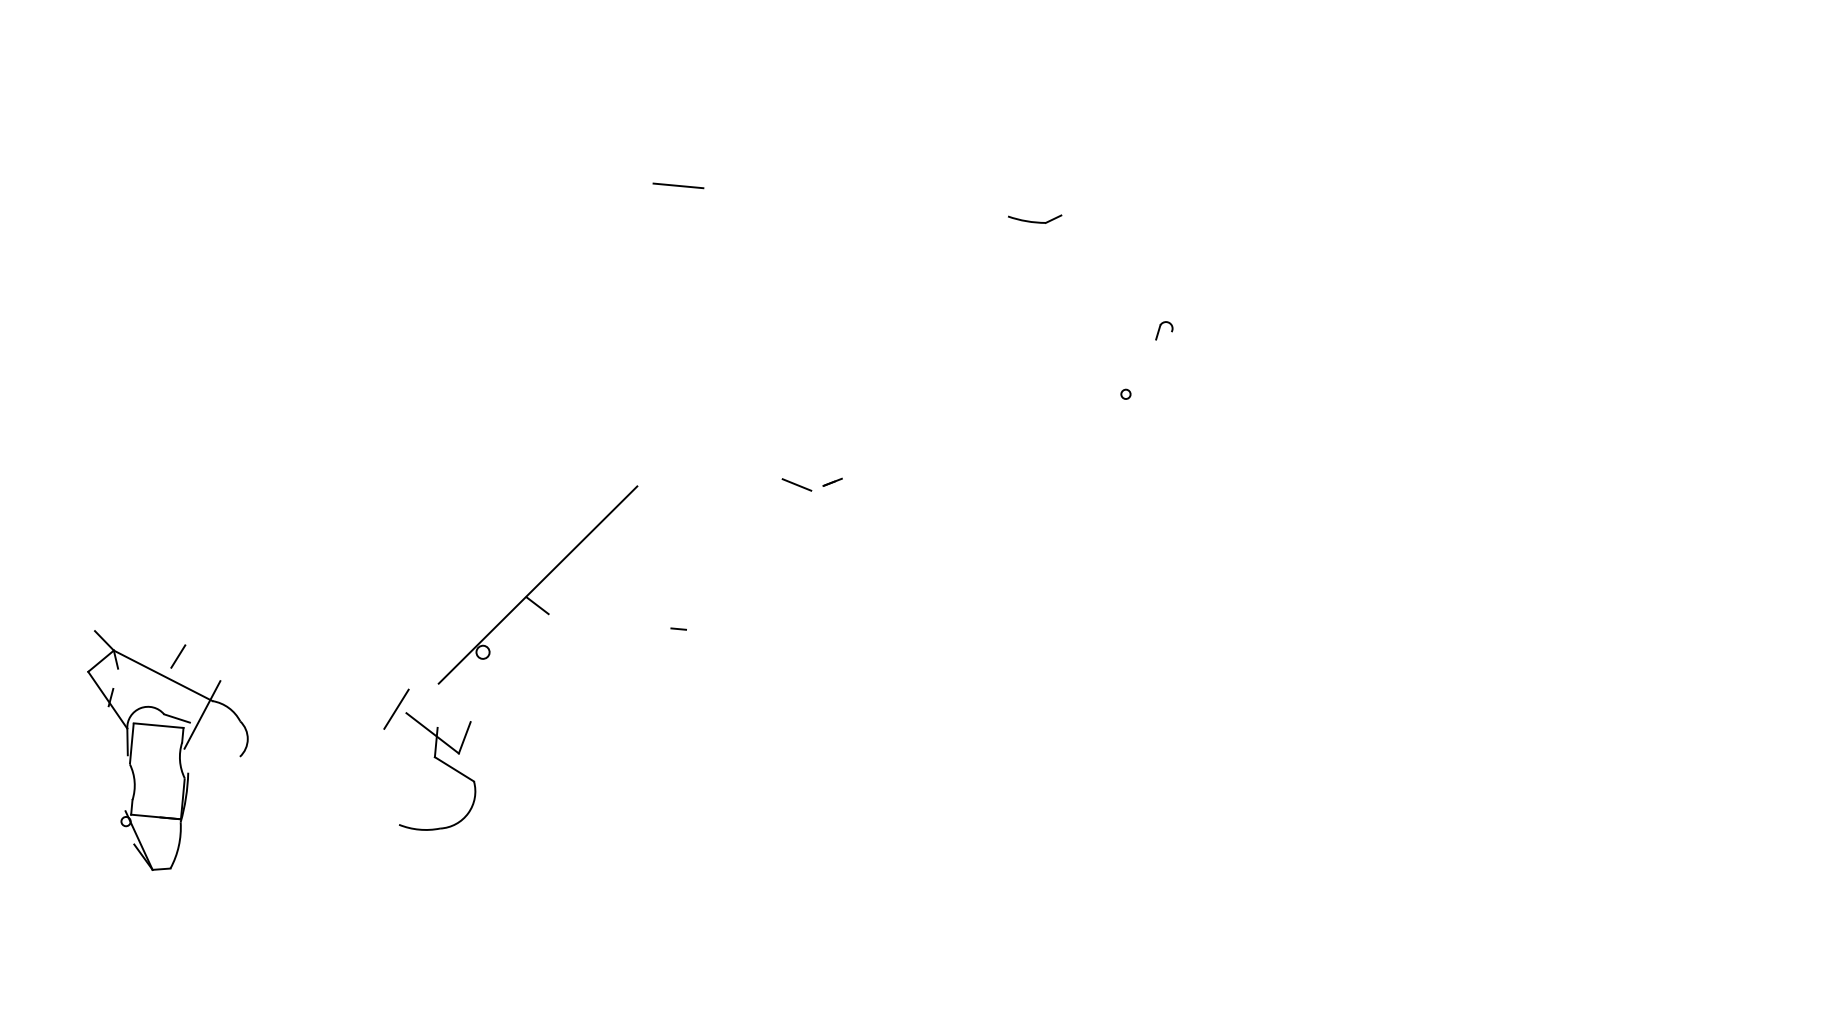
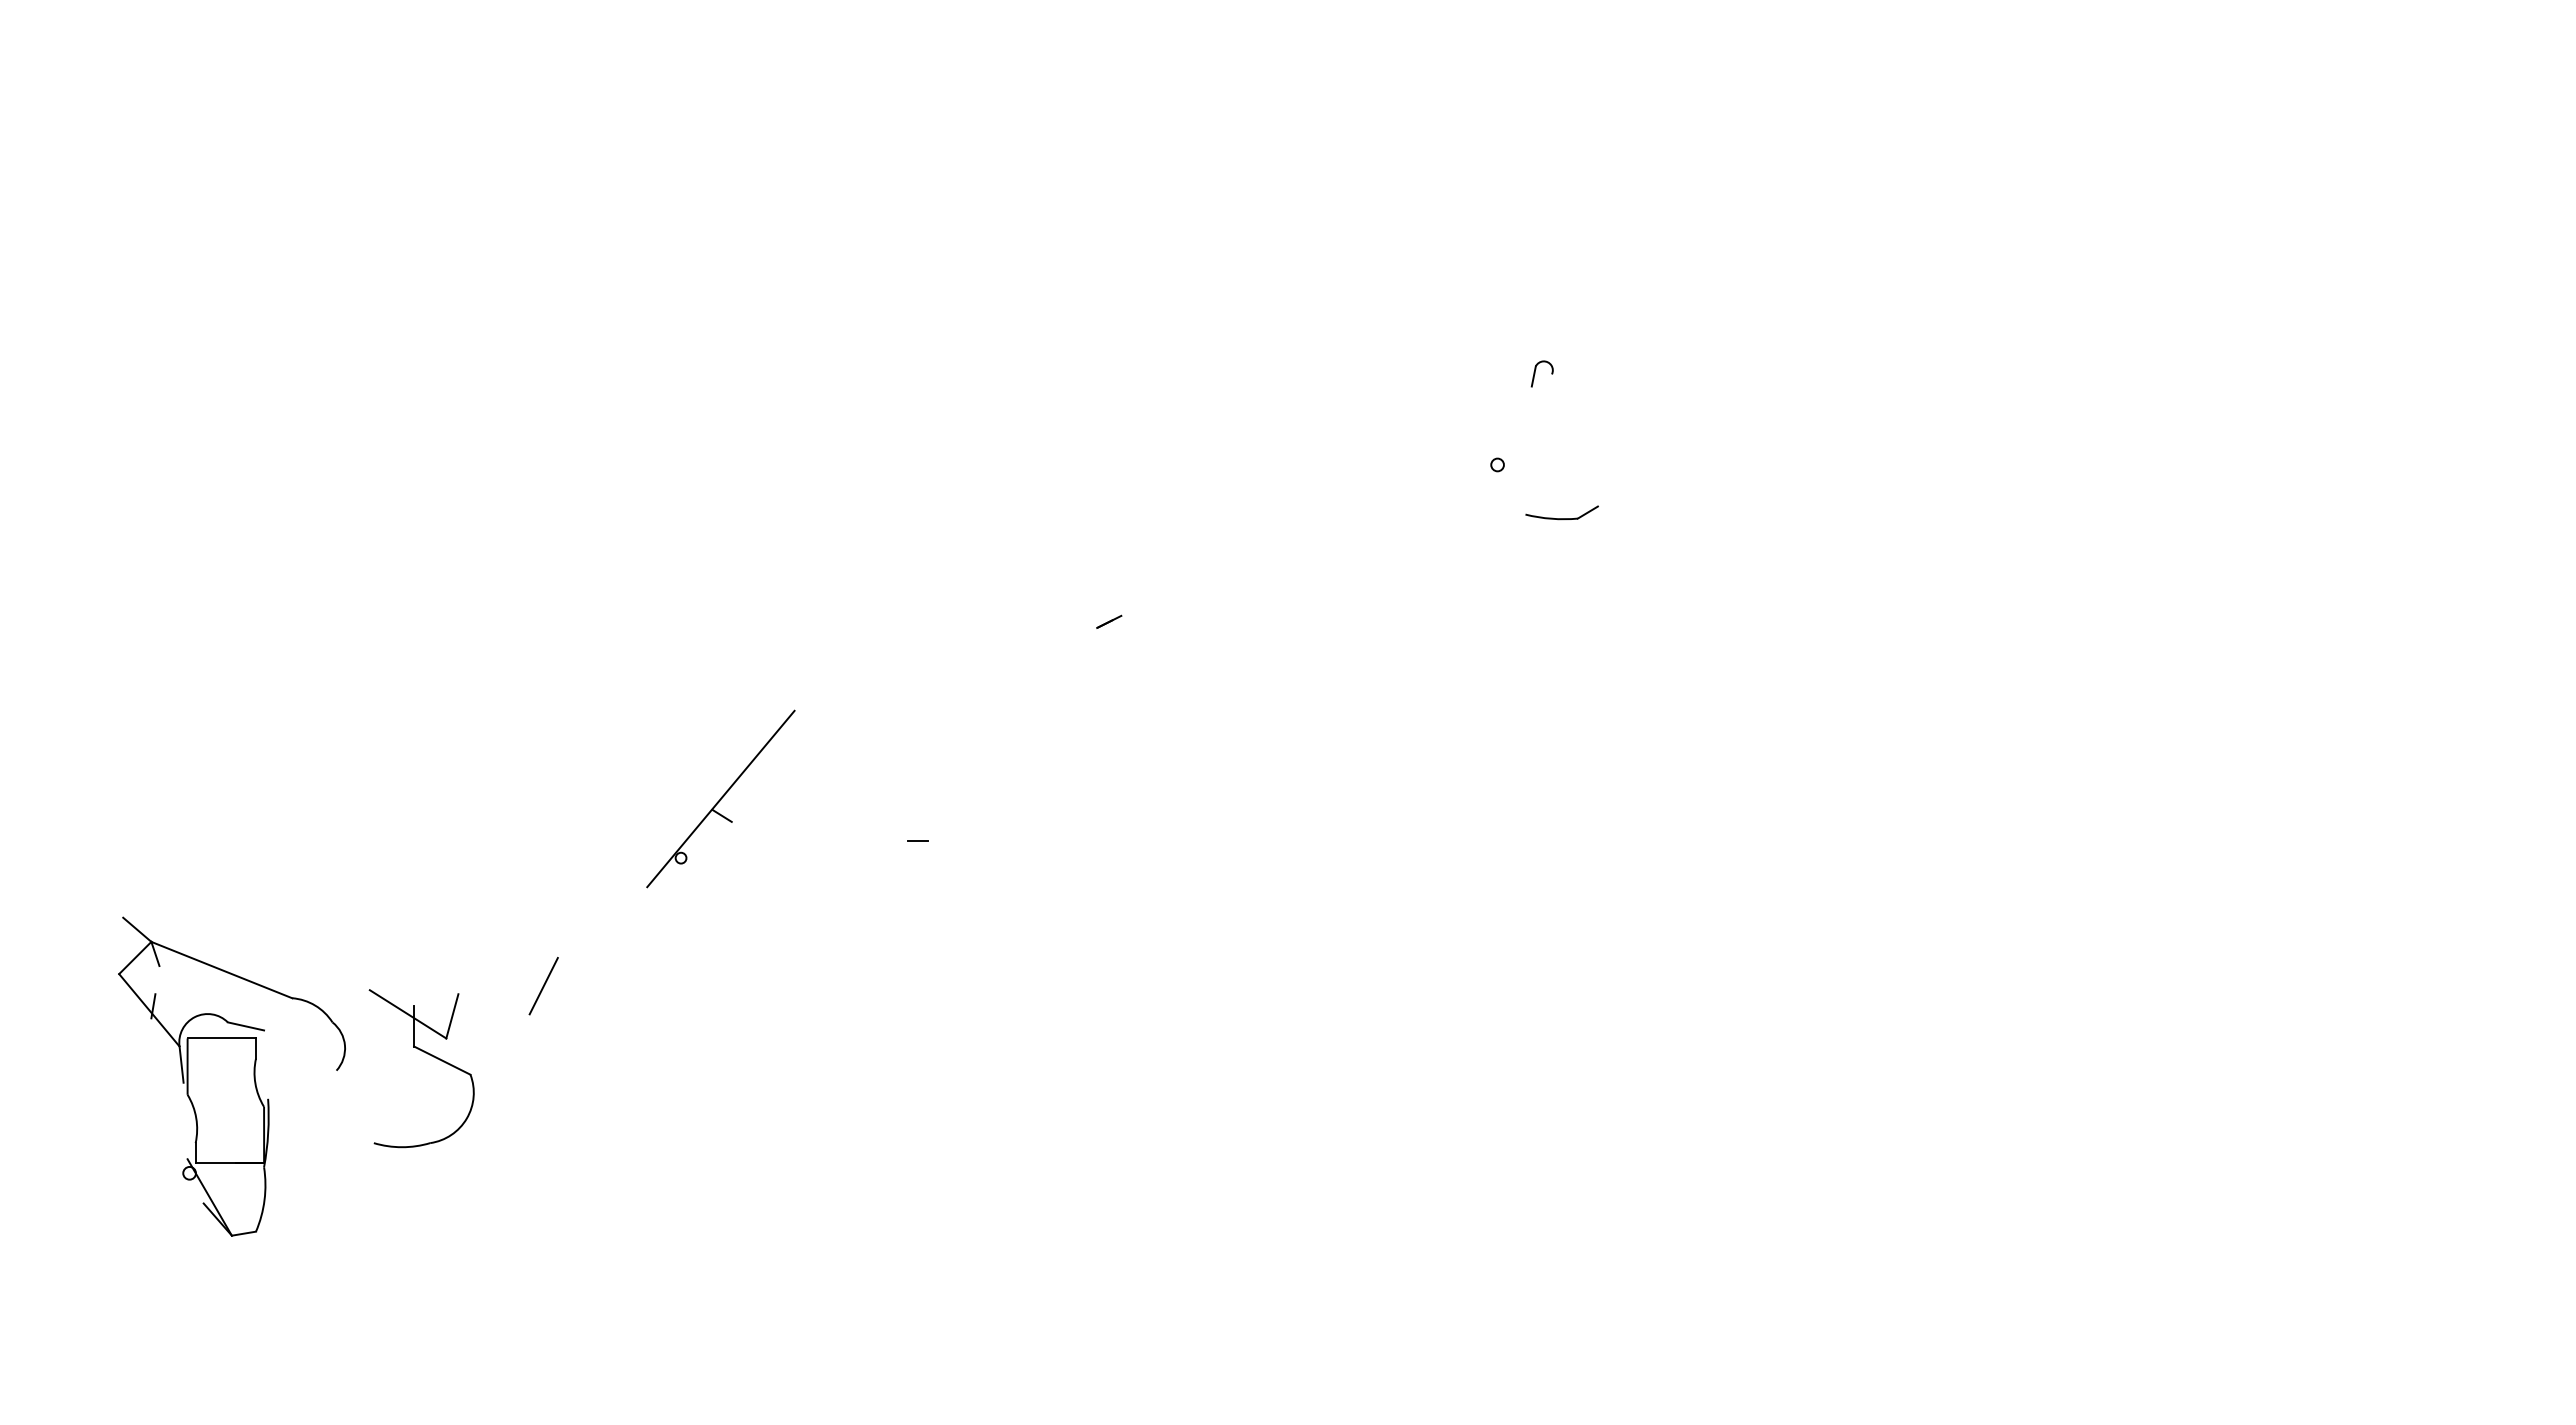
line: (678, 185) -> (861, 237), removed
part: (1034, 217) -> (1561, 512), moved
line: (796, 484) -> (1060, 629), removed
part: (537, 584) -> (720, 798), size x0.6
line: (178, 656) -> (239, 941), removed
line: (202, 715) -> (280, 1018), removed
part: (444, 763) -> (427, 1054), moved

